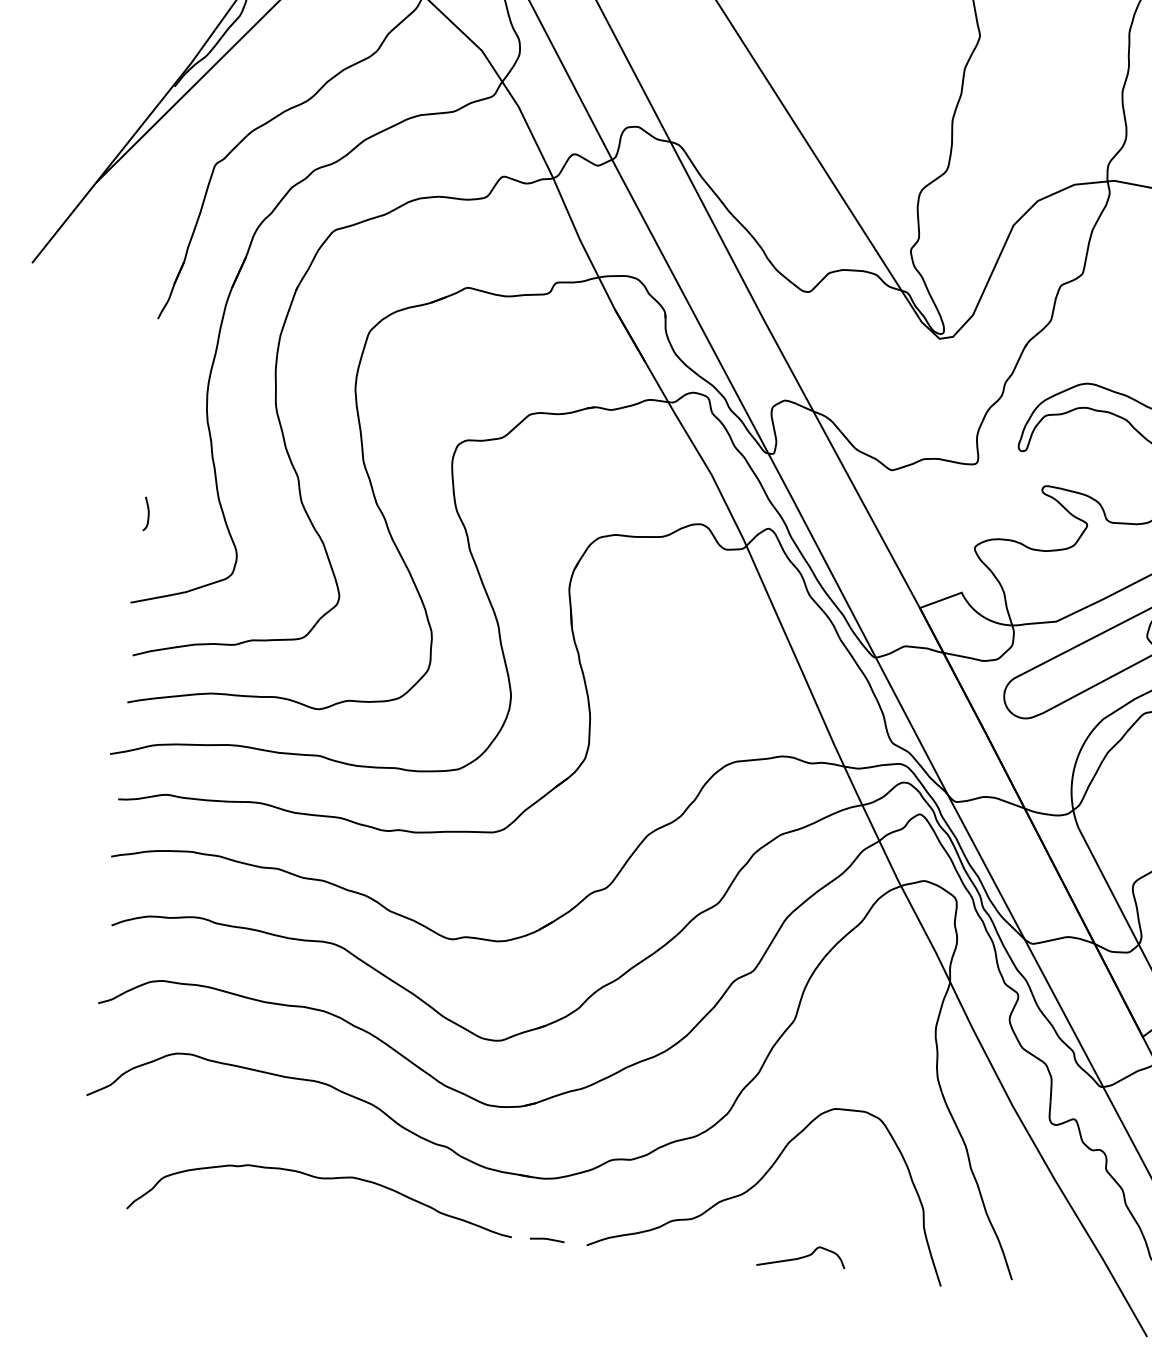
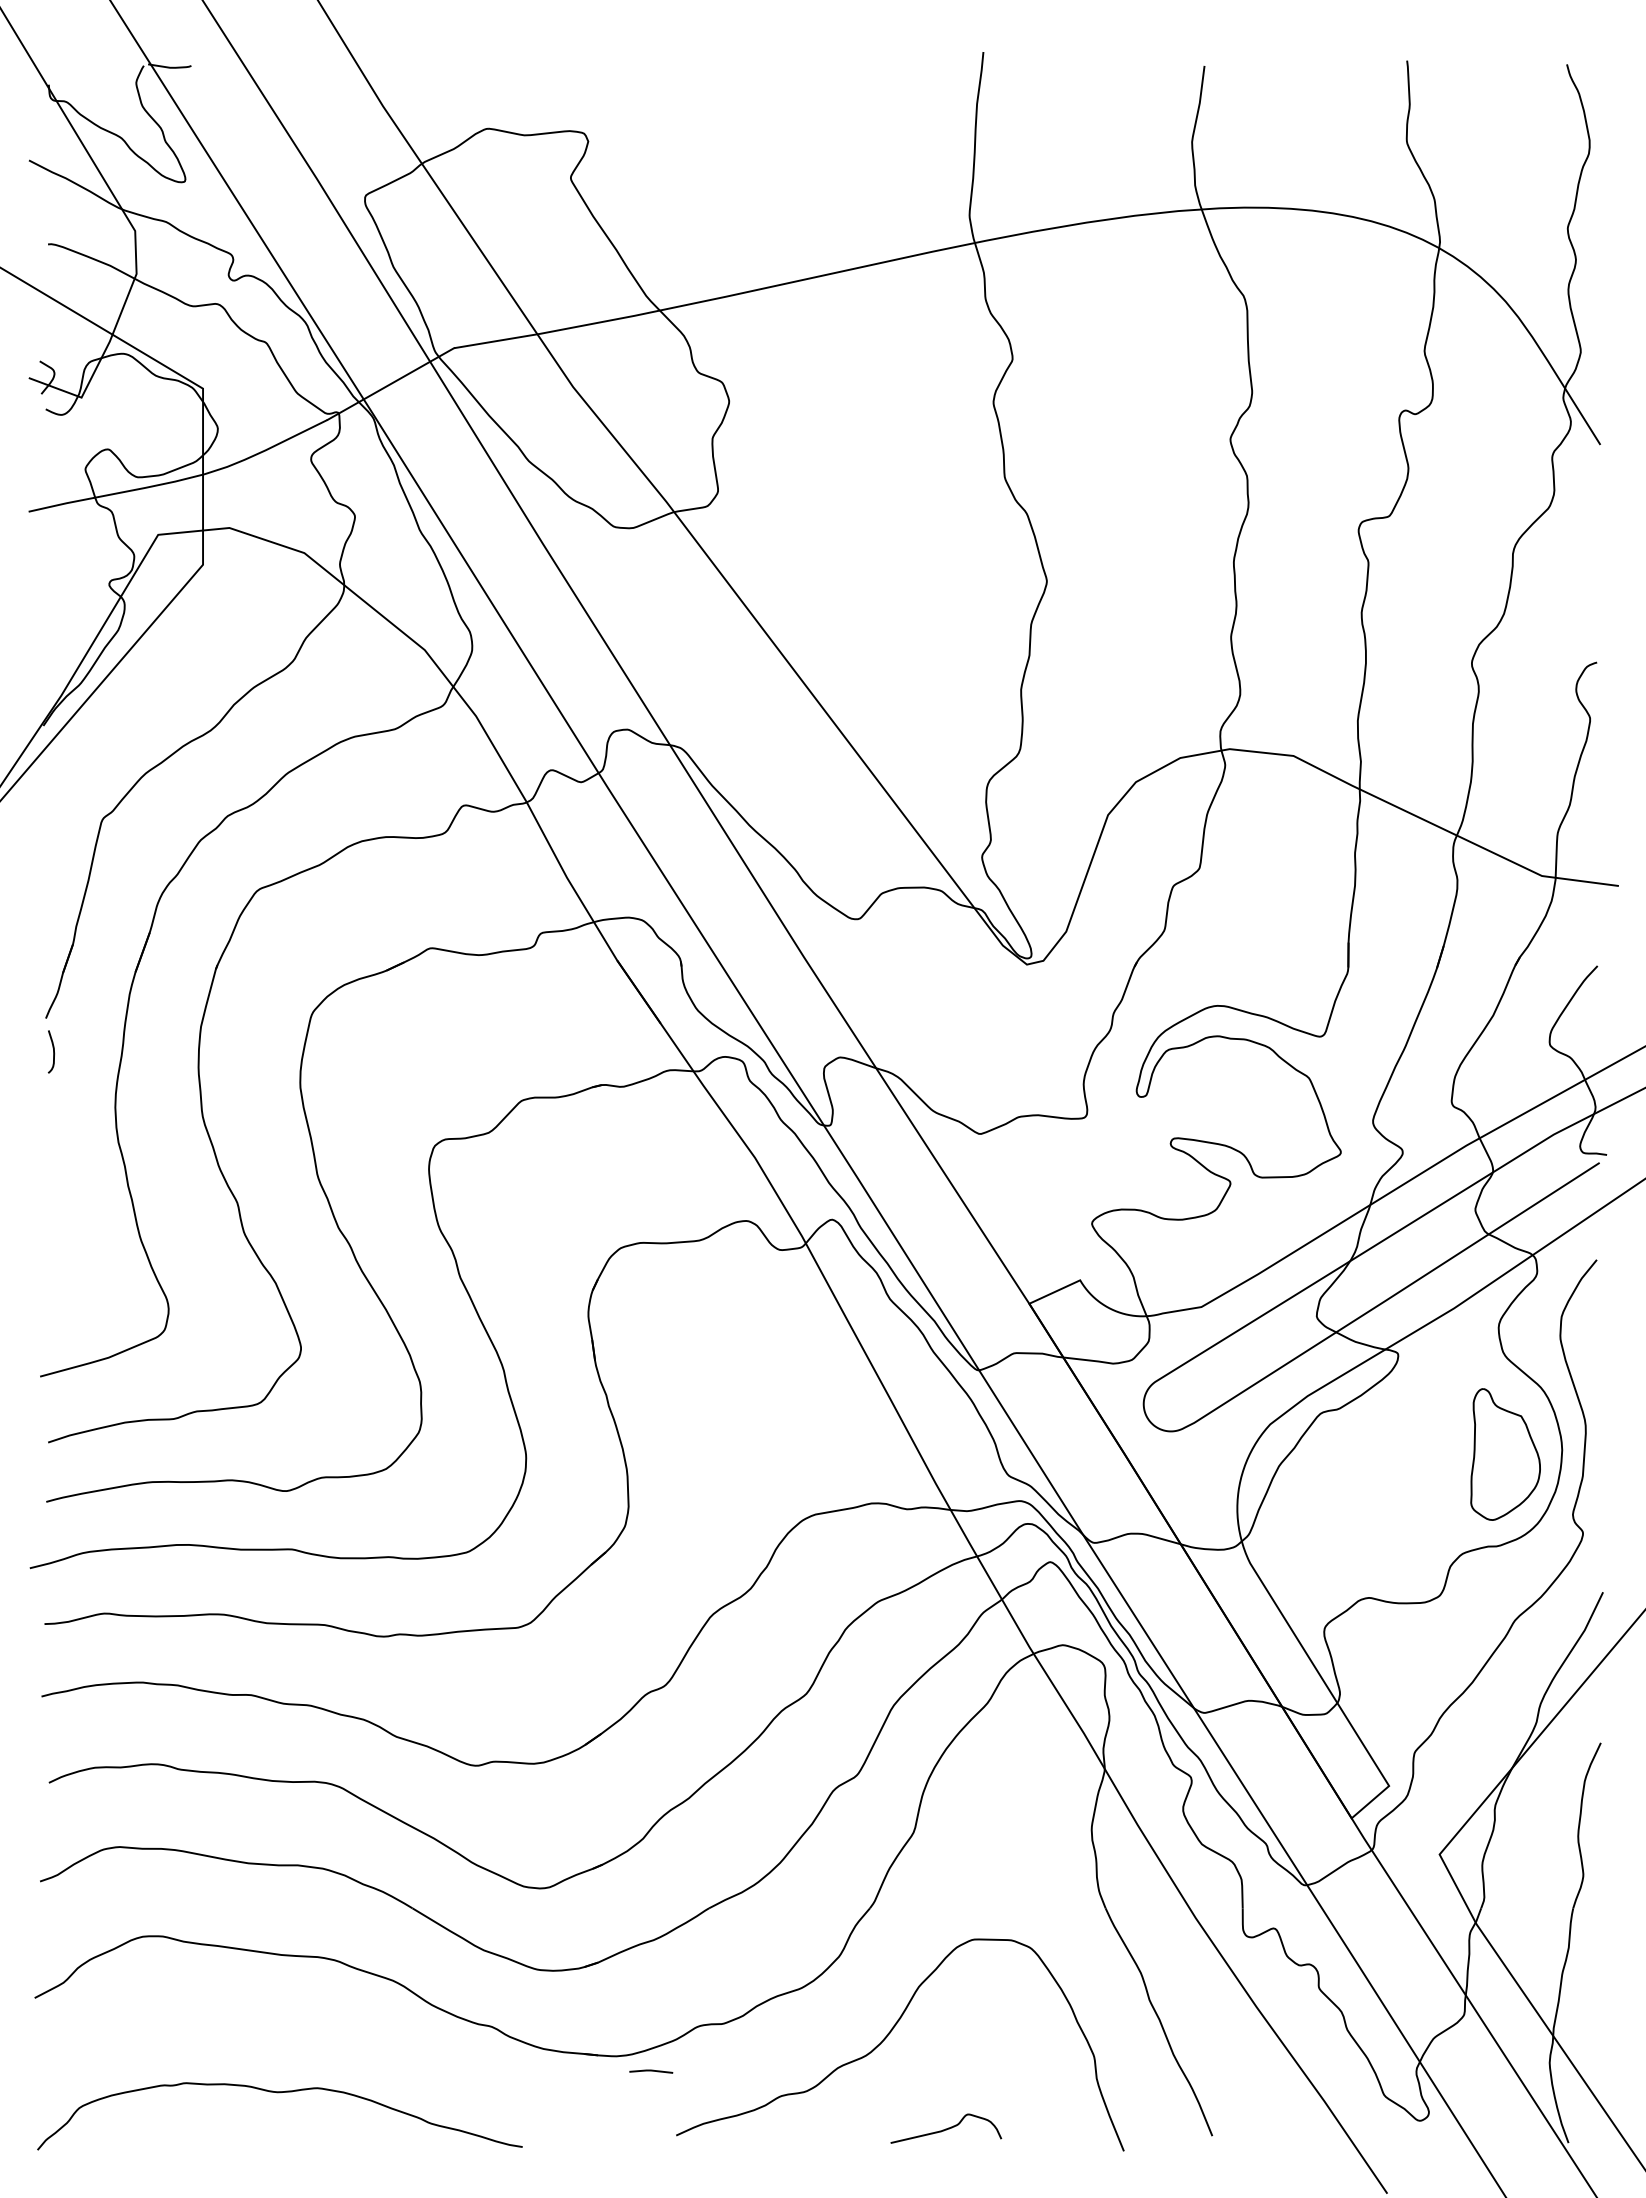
curve: (148, 513) -> (53, 1051), moved
curve: (322, 1179) -> (279, 2093), moved
line: (547, 1239) -> (651, 2071), moved

